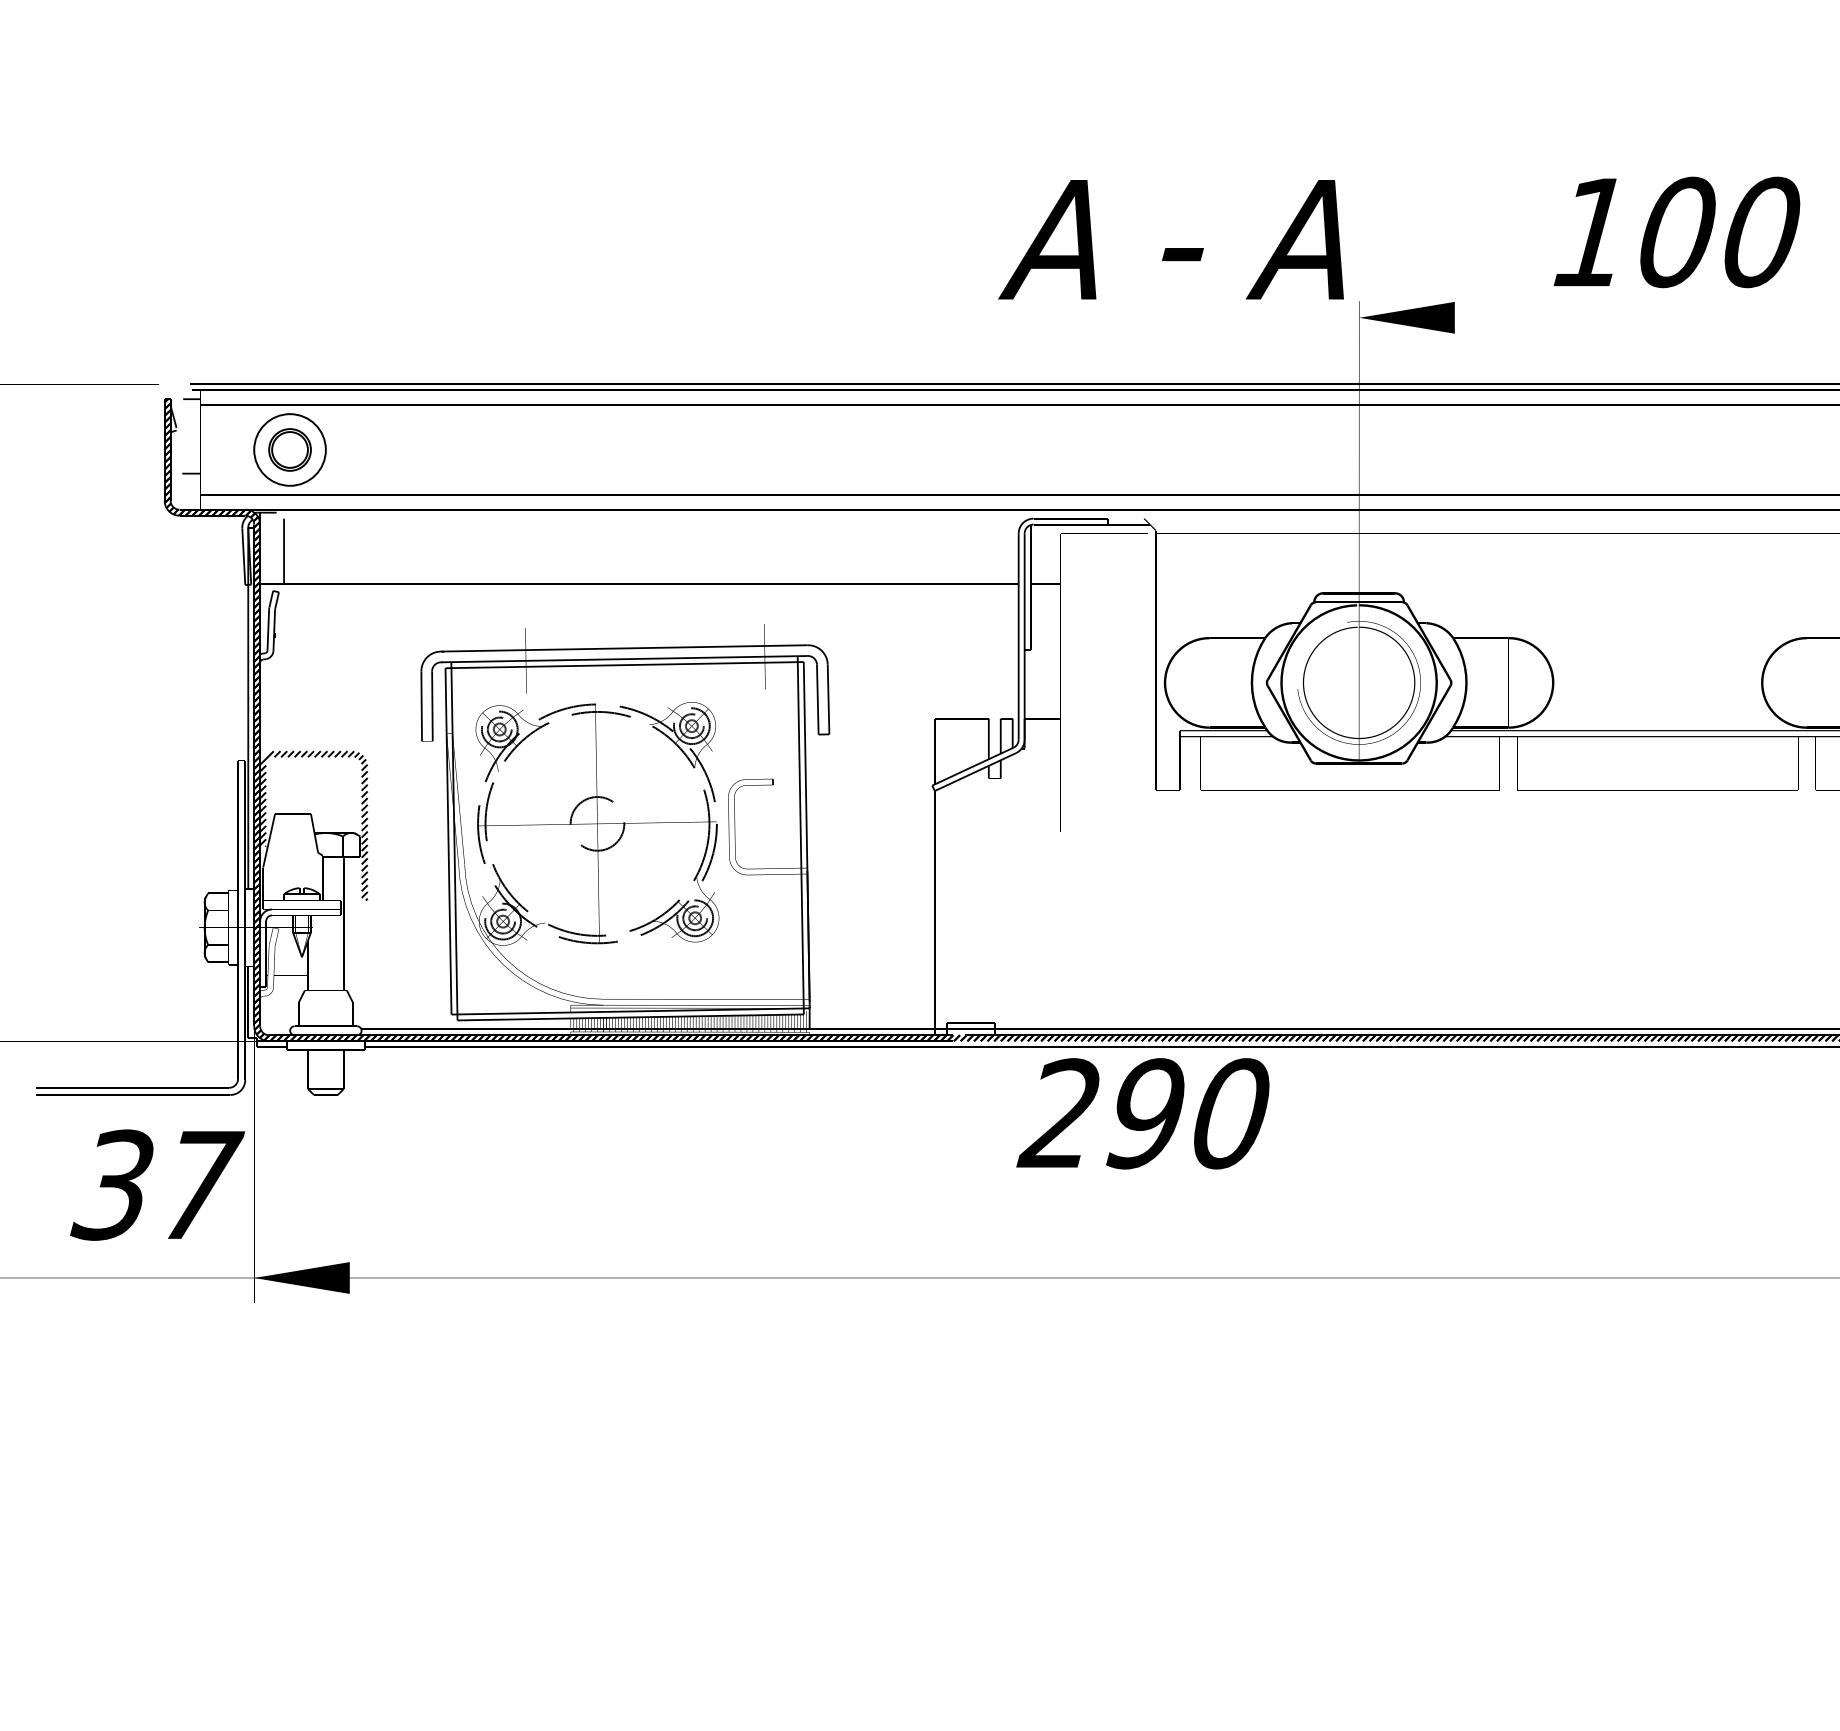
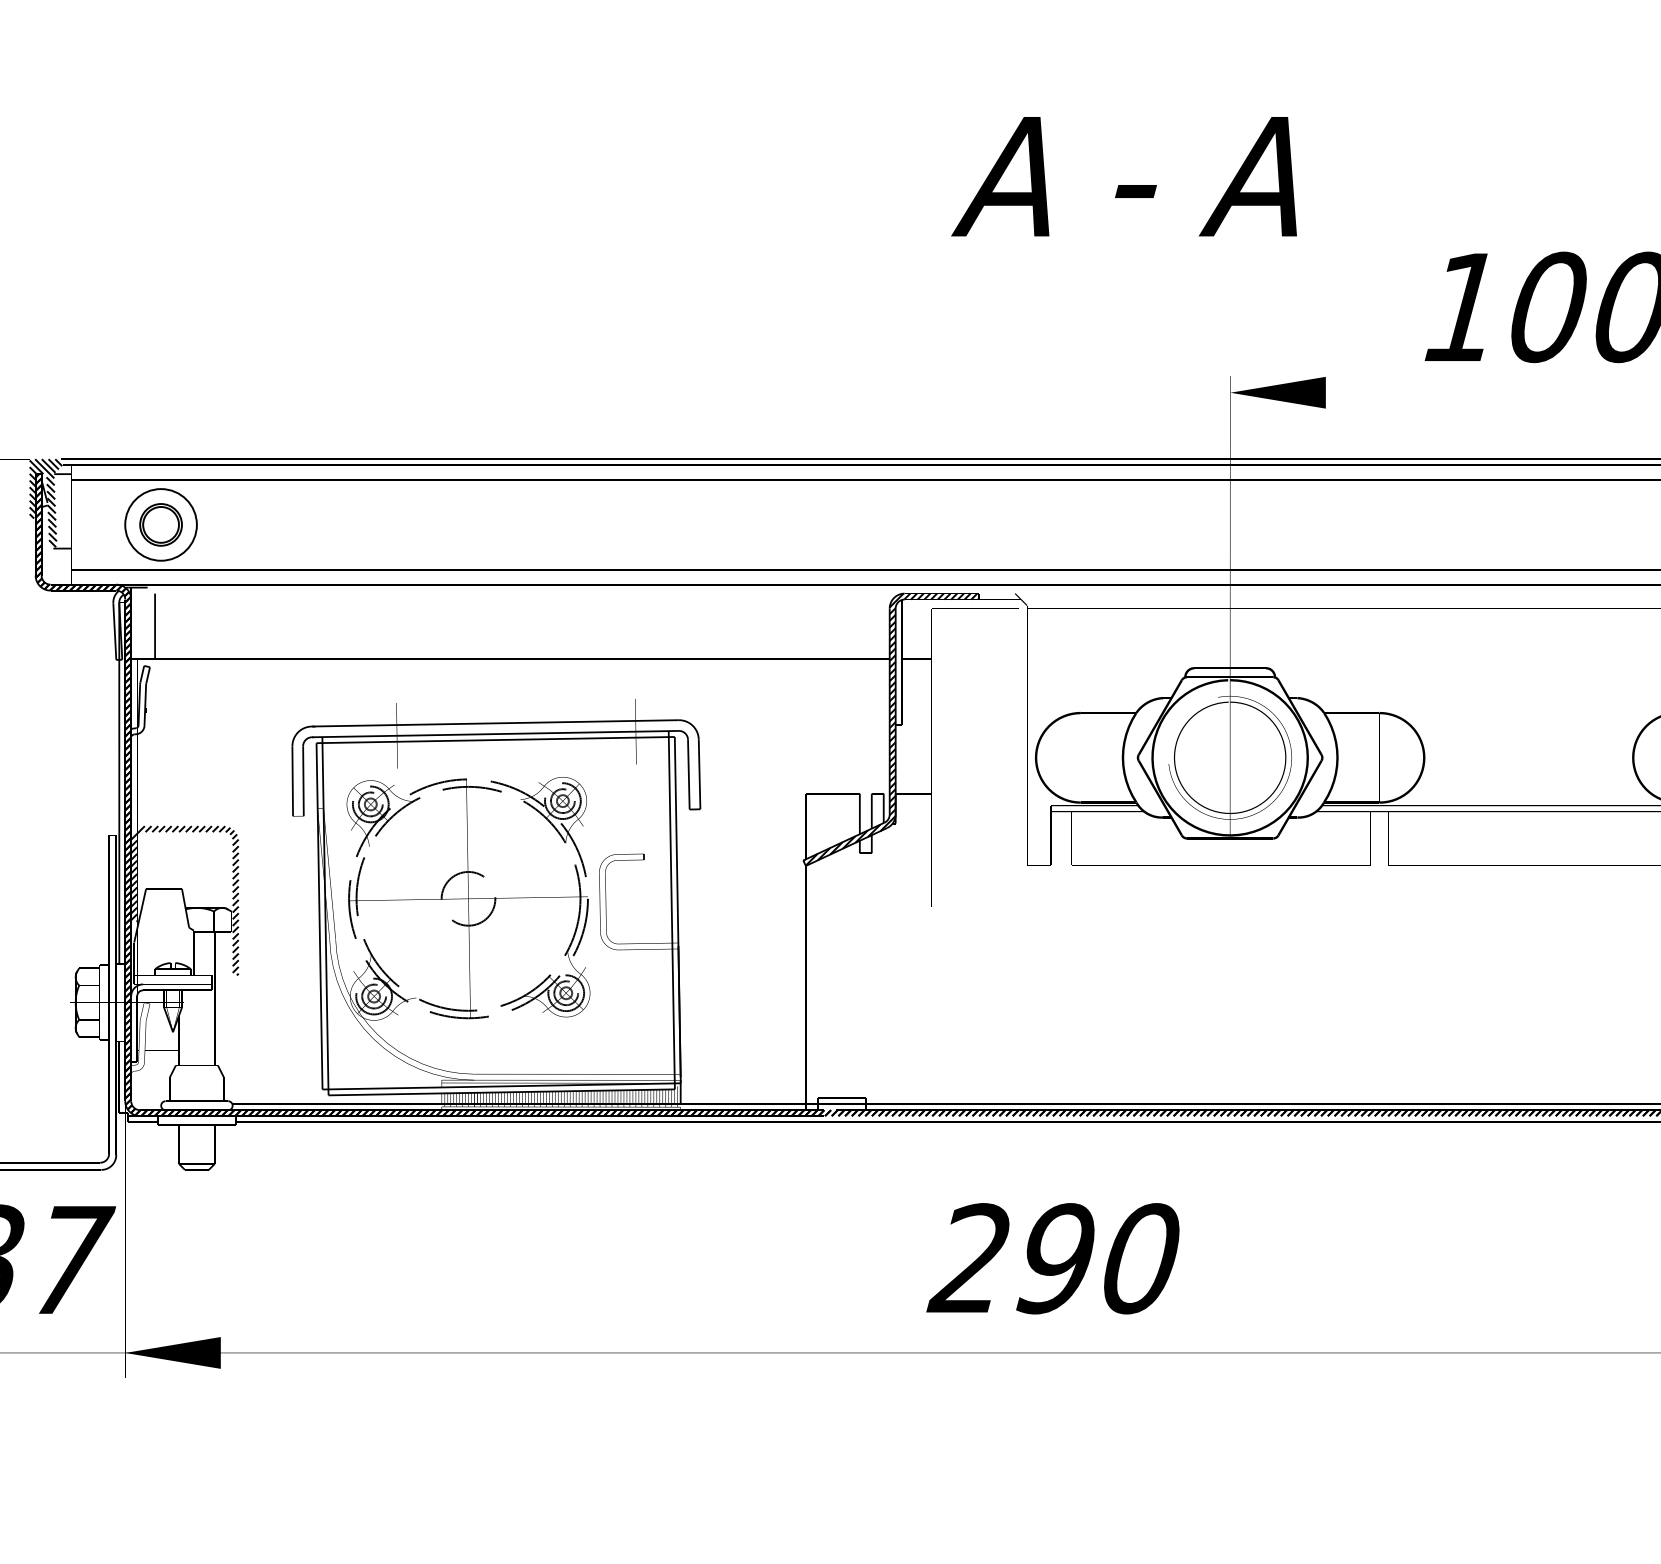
text: (1170, 239) -> (1123, 176), moved
hatch: (174, 428) -> (45, 503), added
hatch: (1020, 654) -> (891, 729), added
text: (1142, 1113) -> (1052, 1258), moved

